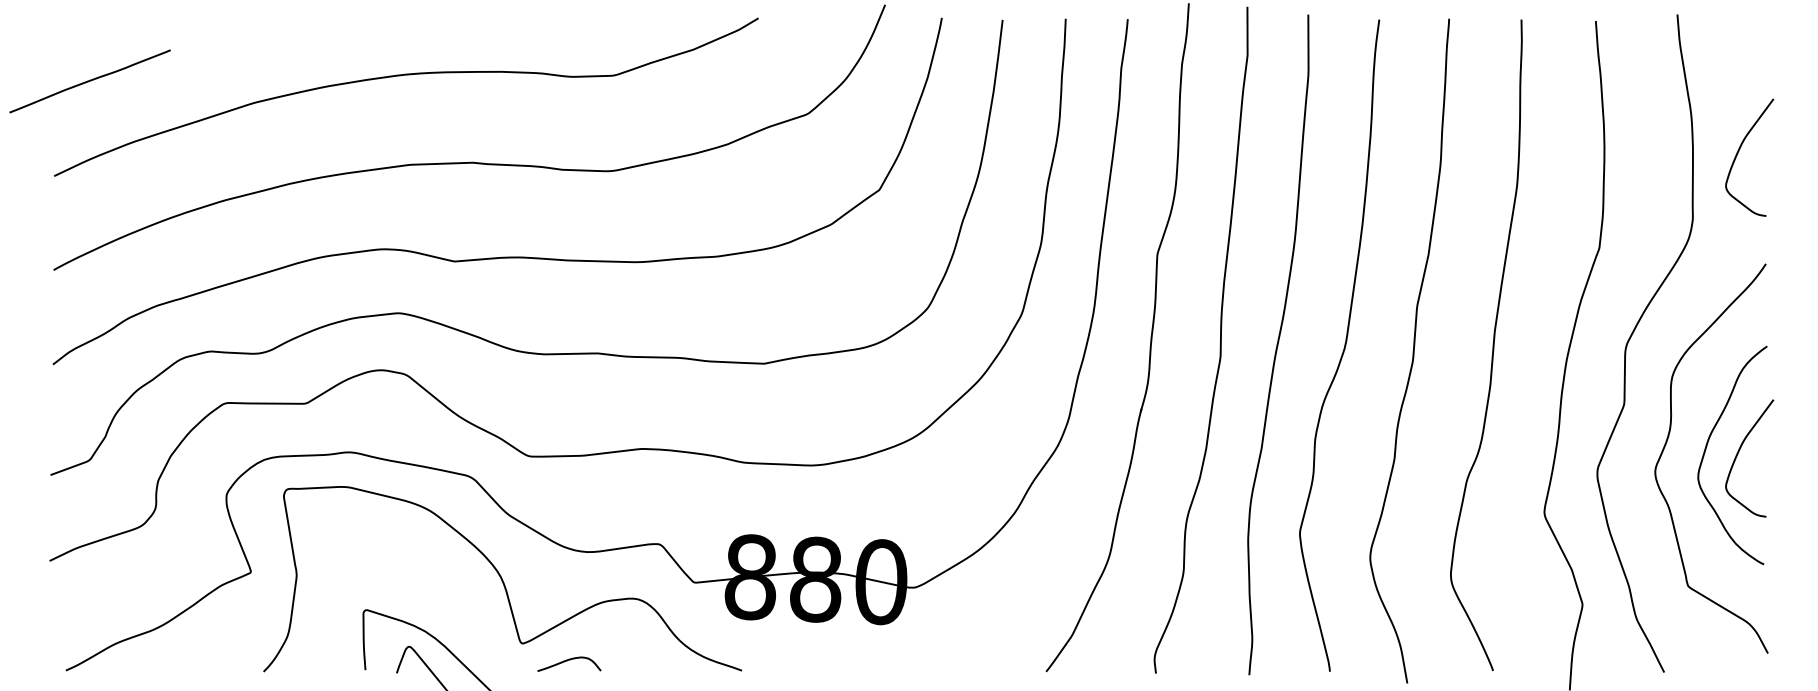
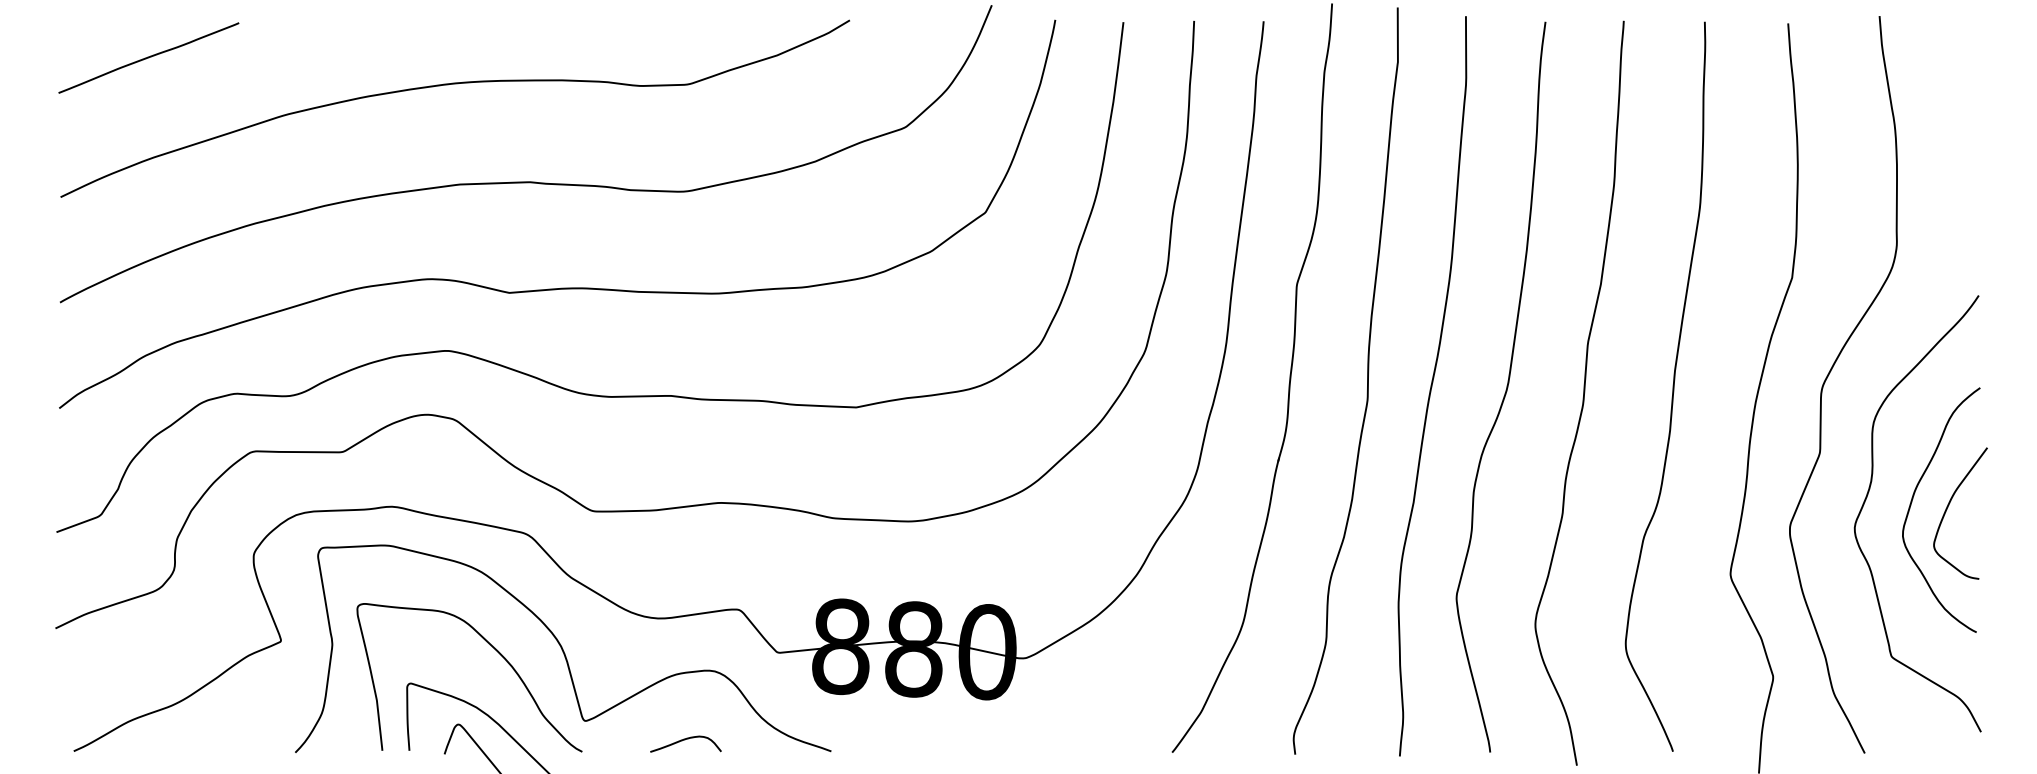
curve: (89, 80) -> (148, 57), moved
curve: (1738, 152) -> (1948, 170), removed
curve: (442, 580) -> (495, 650), added
curve: (568, 660) -> (685, 740), moved

